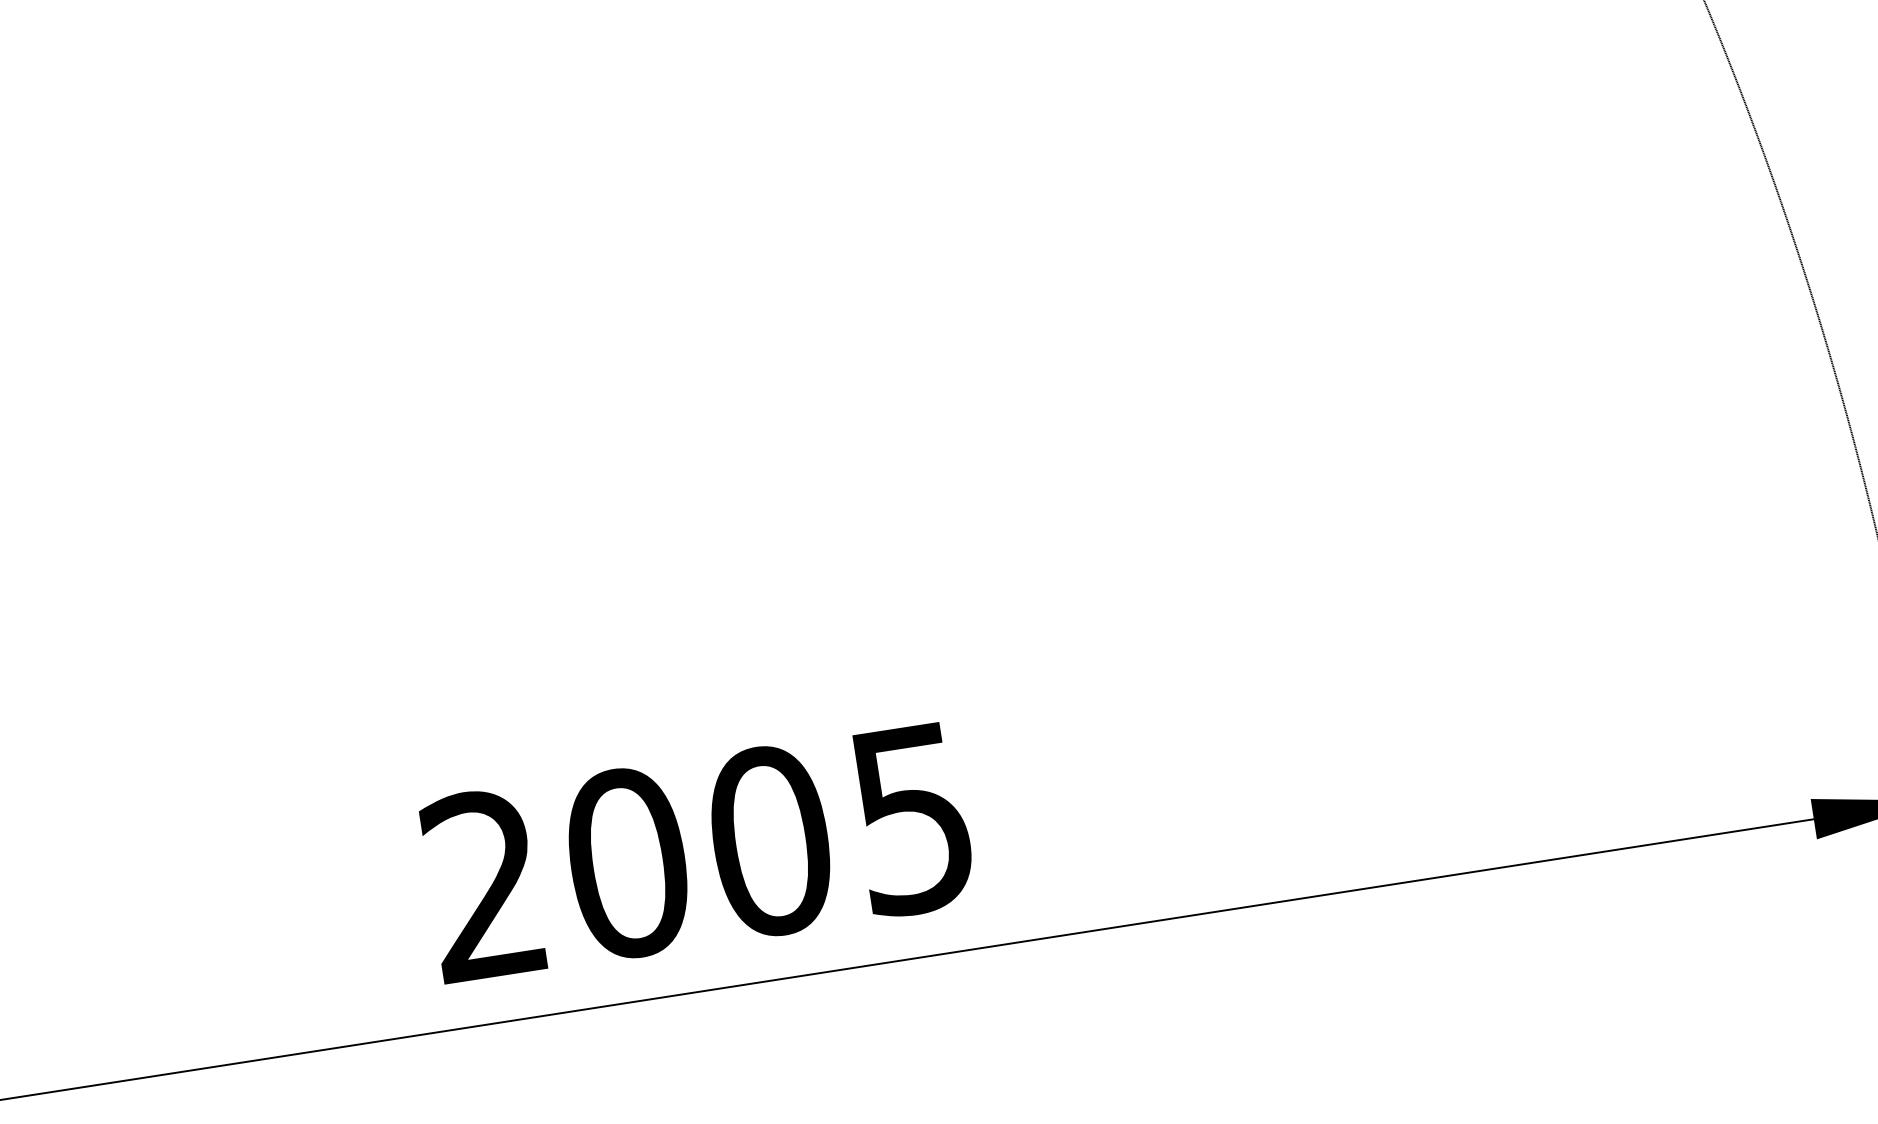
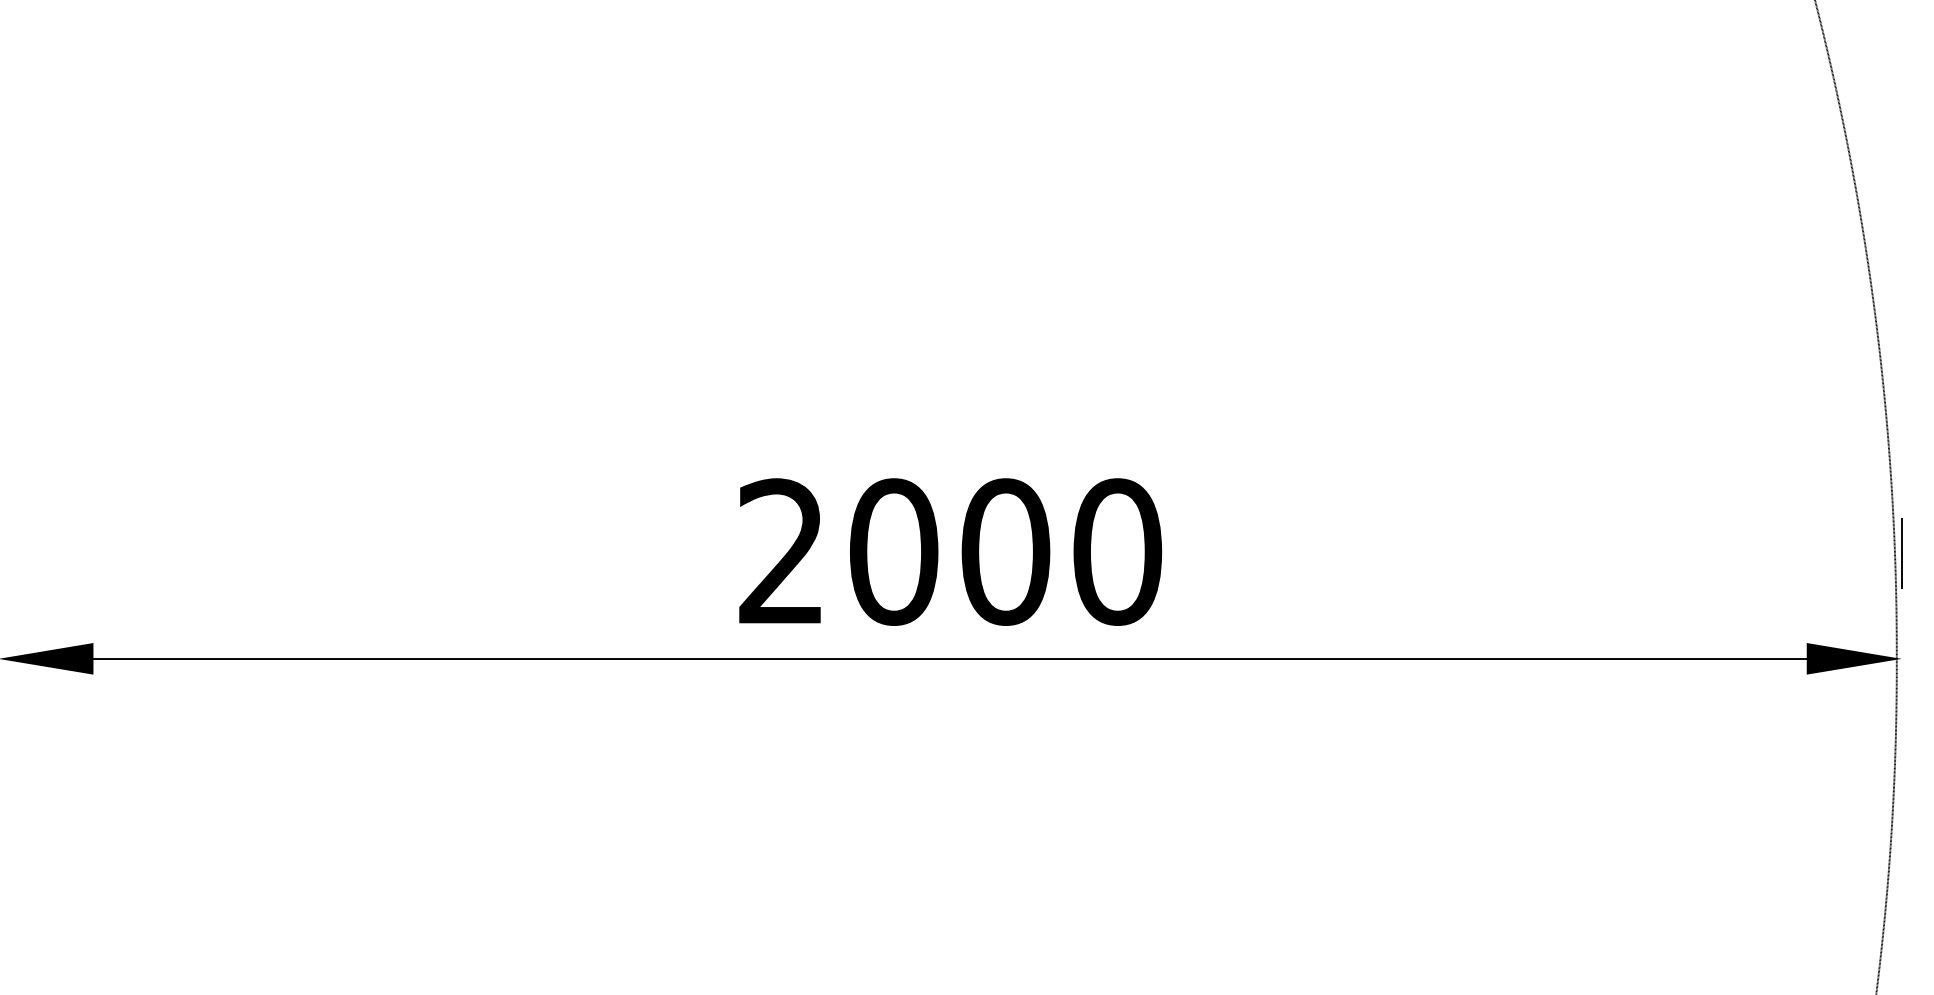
text: (912, 818) -> (1117, 551), 2005 -> 2000

